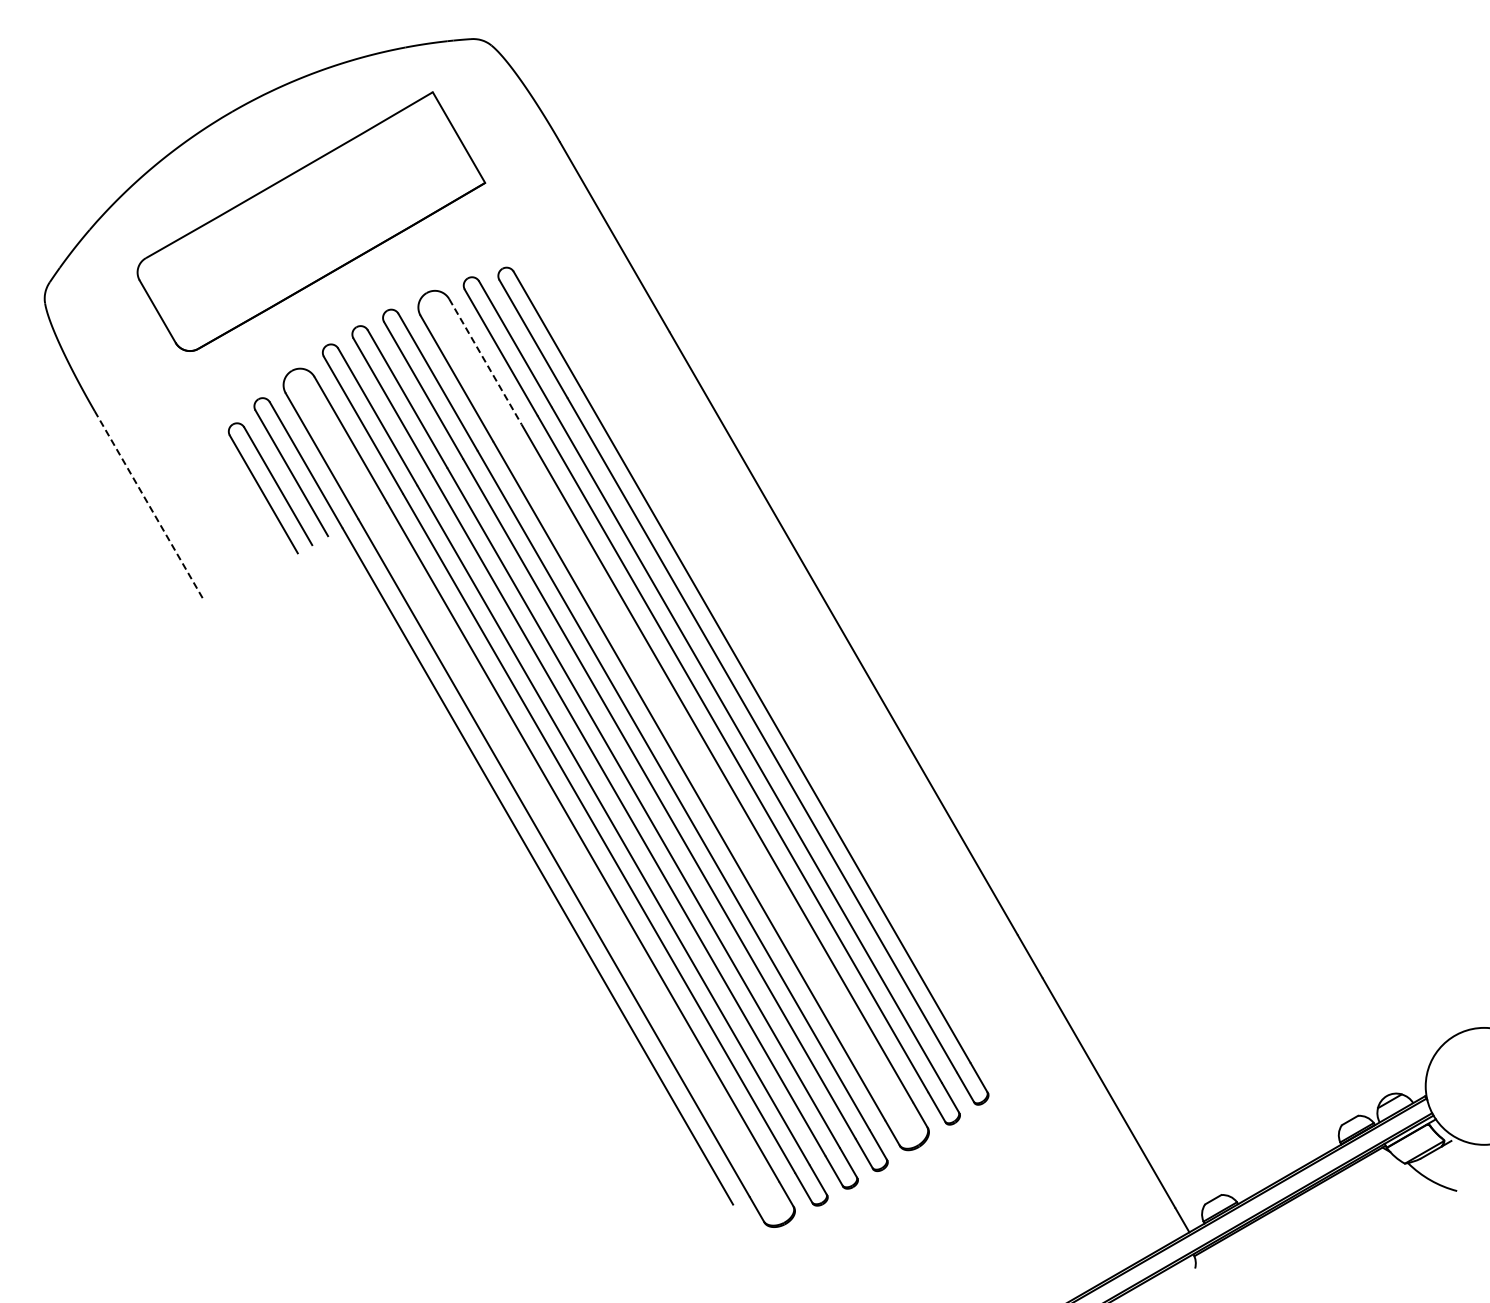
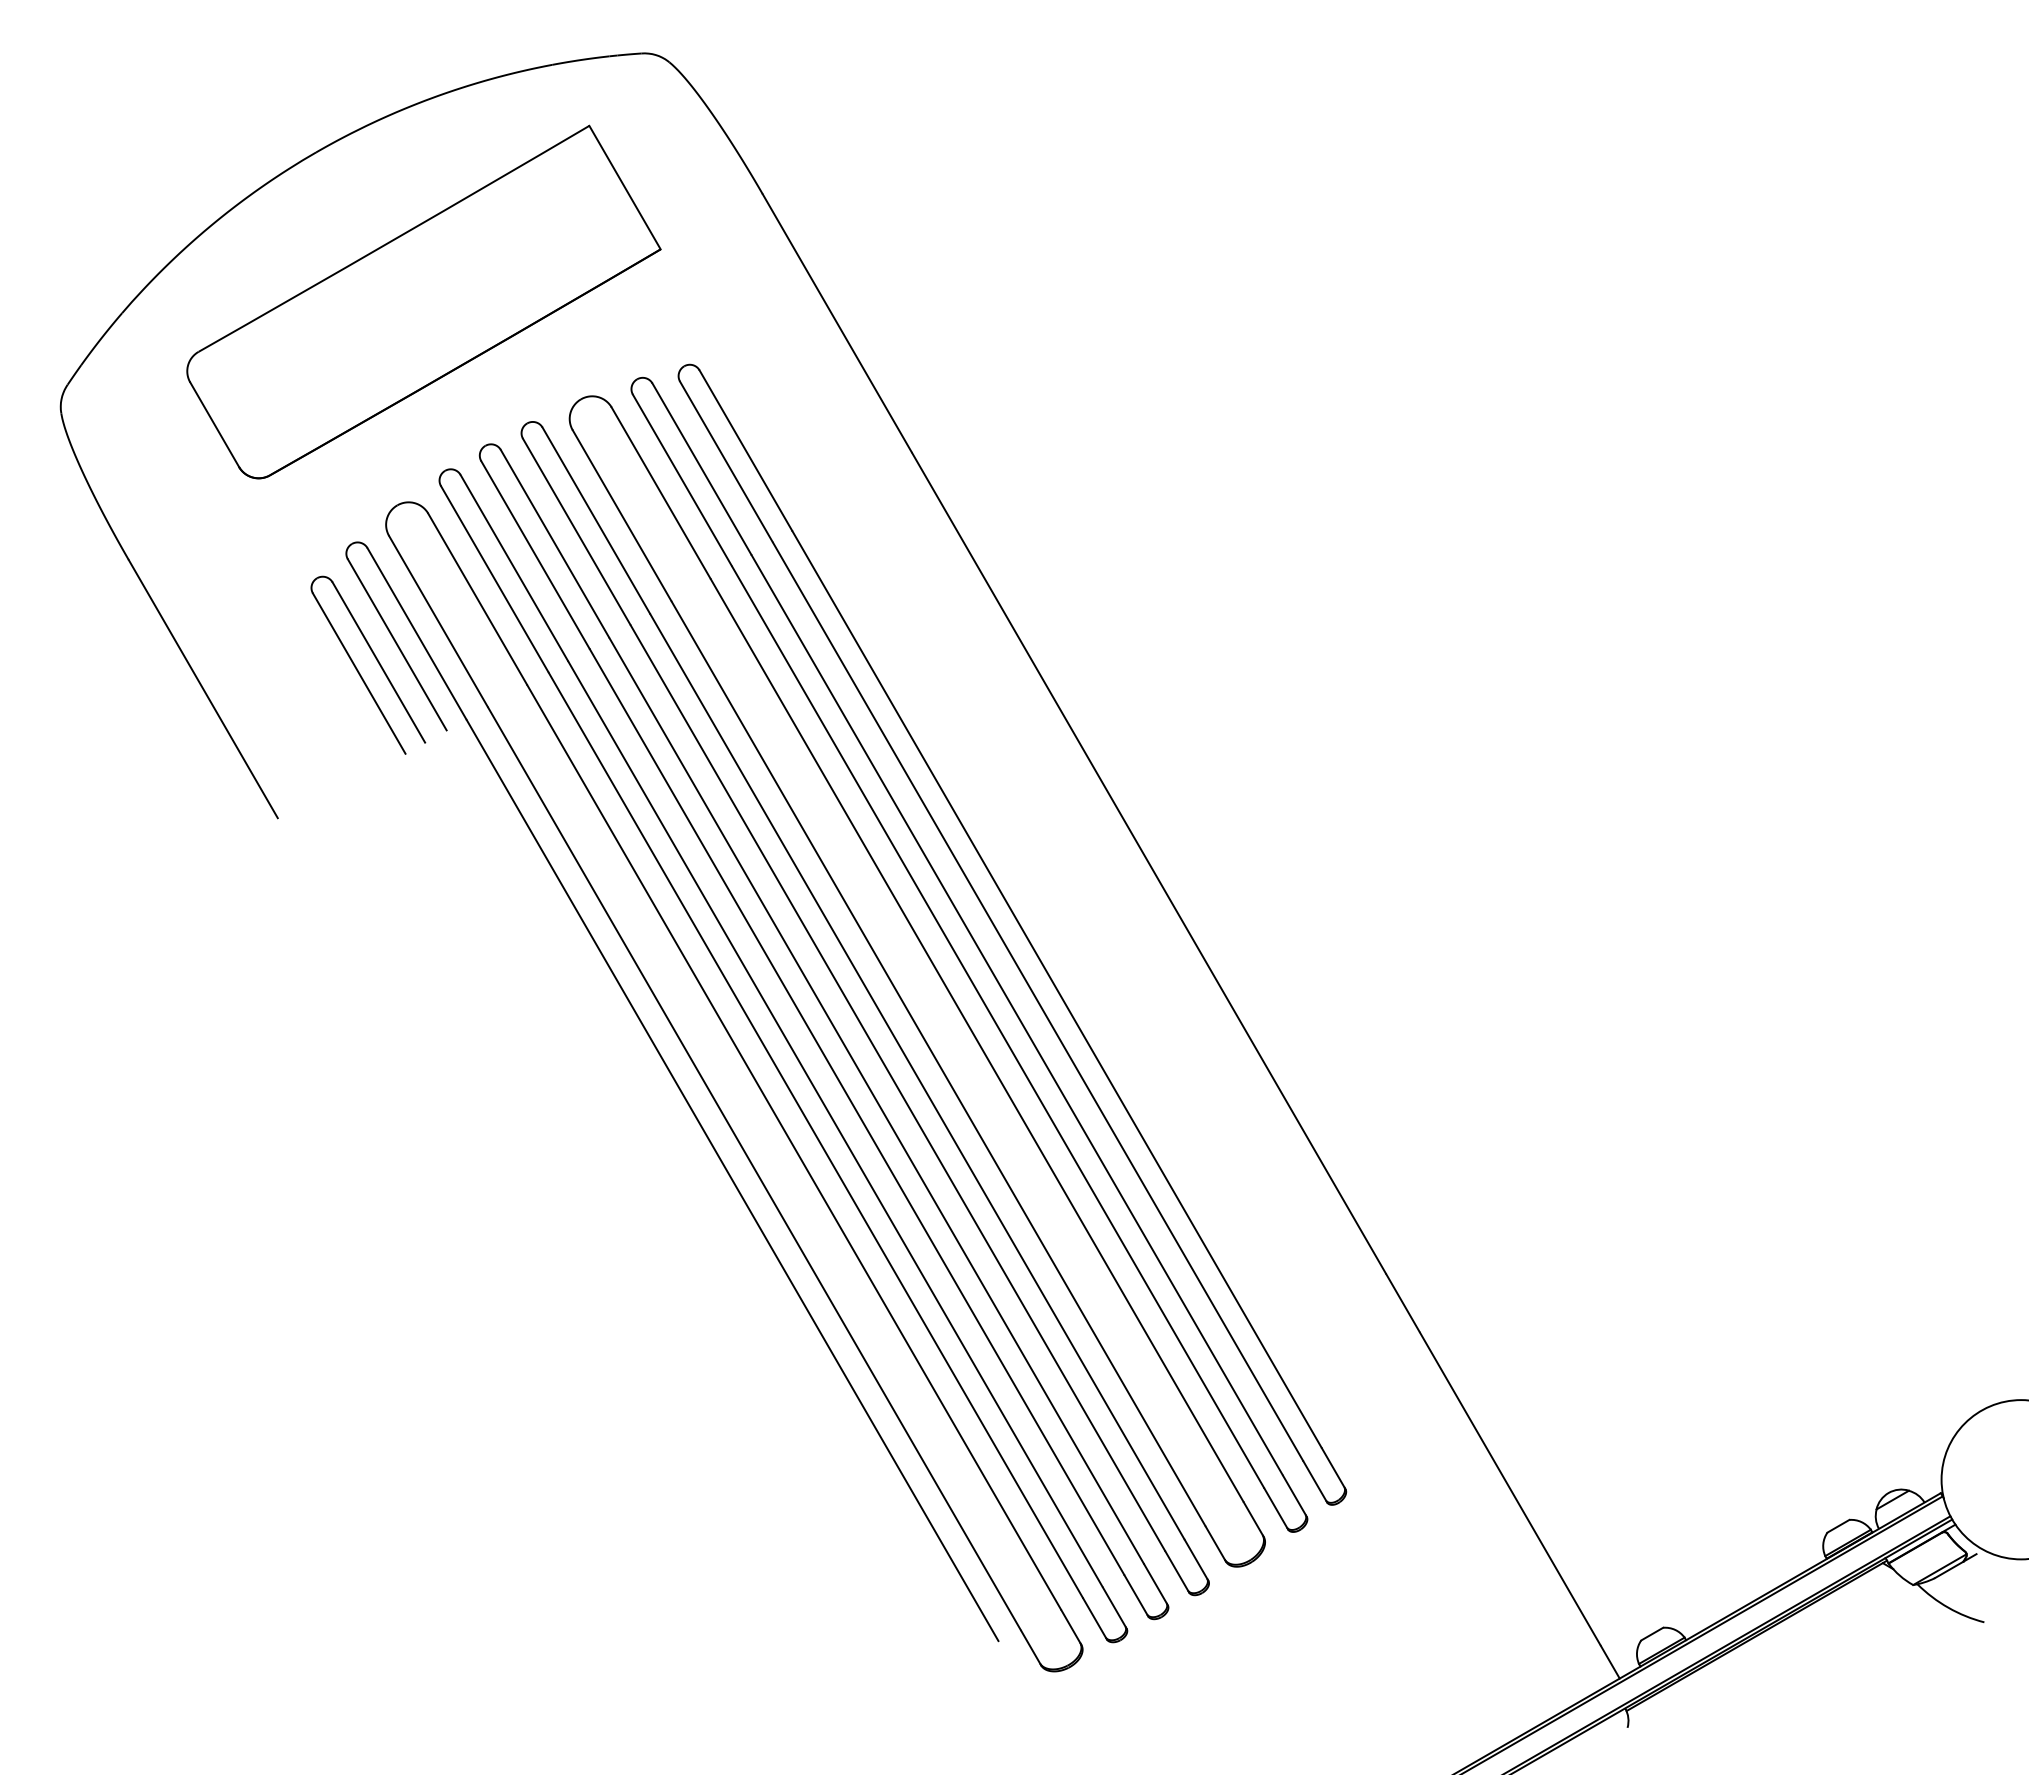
line: (485, 362) -> (661, 493), dashed -> solid
line: (149, 506) -> (203, 690), dashed -> solid

